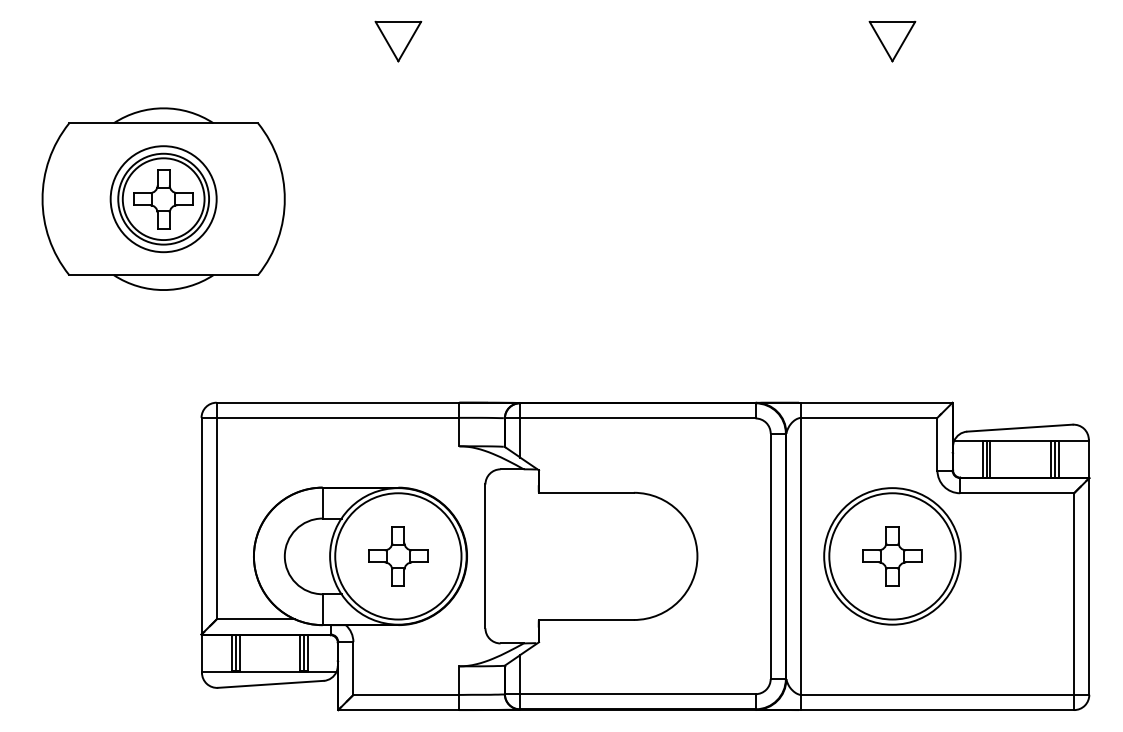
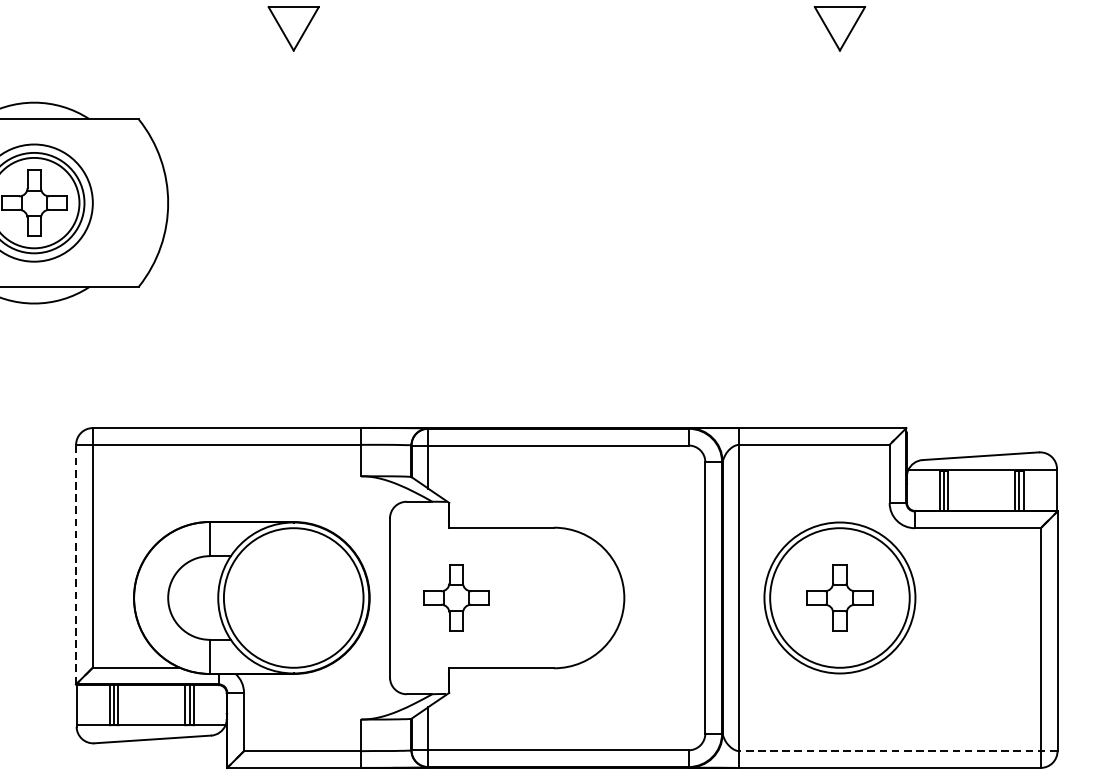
line: (201, 525) -> (76, 563), solid -> dashed
part: (398, 556) -> (456, 598), moved
line: (945, 694) -> (898, 750), solid -> dashed

